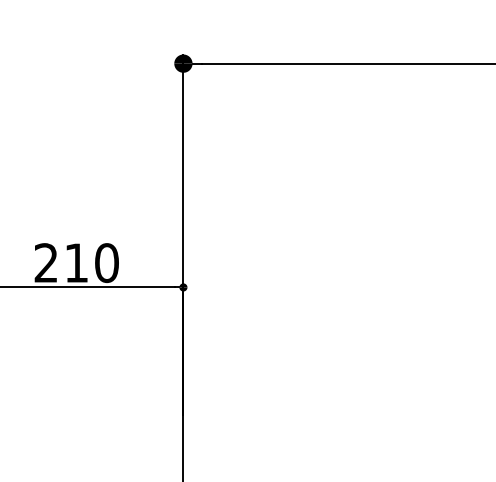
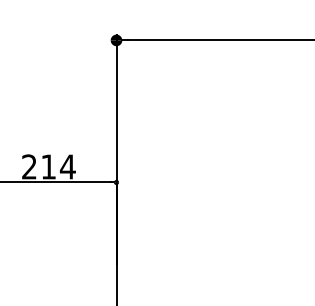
text: (106, 262) -> (67, 166), 210 -> 214

